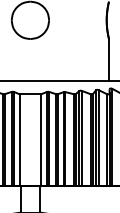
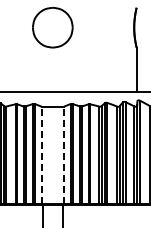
line: (19, 140) -> (41, 155), solid -> dashed
line: (41, 140) -> (64, 155), solid -> dashed

